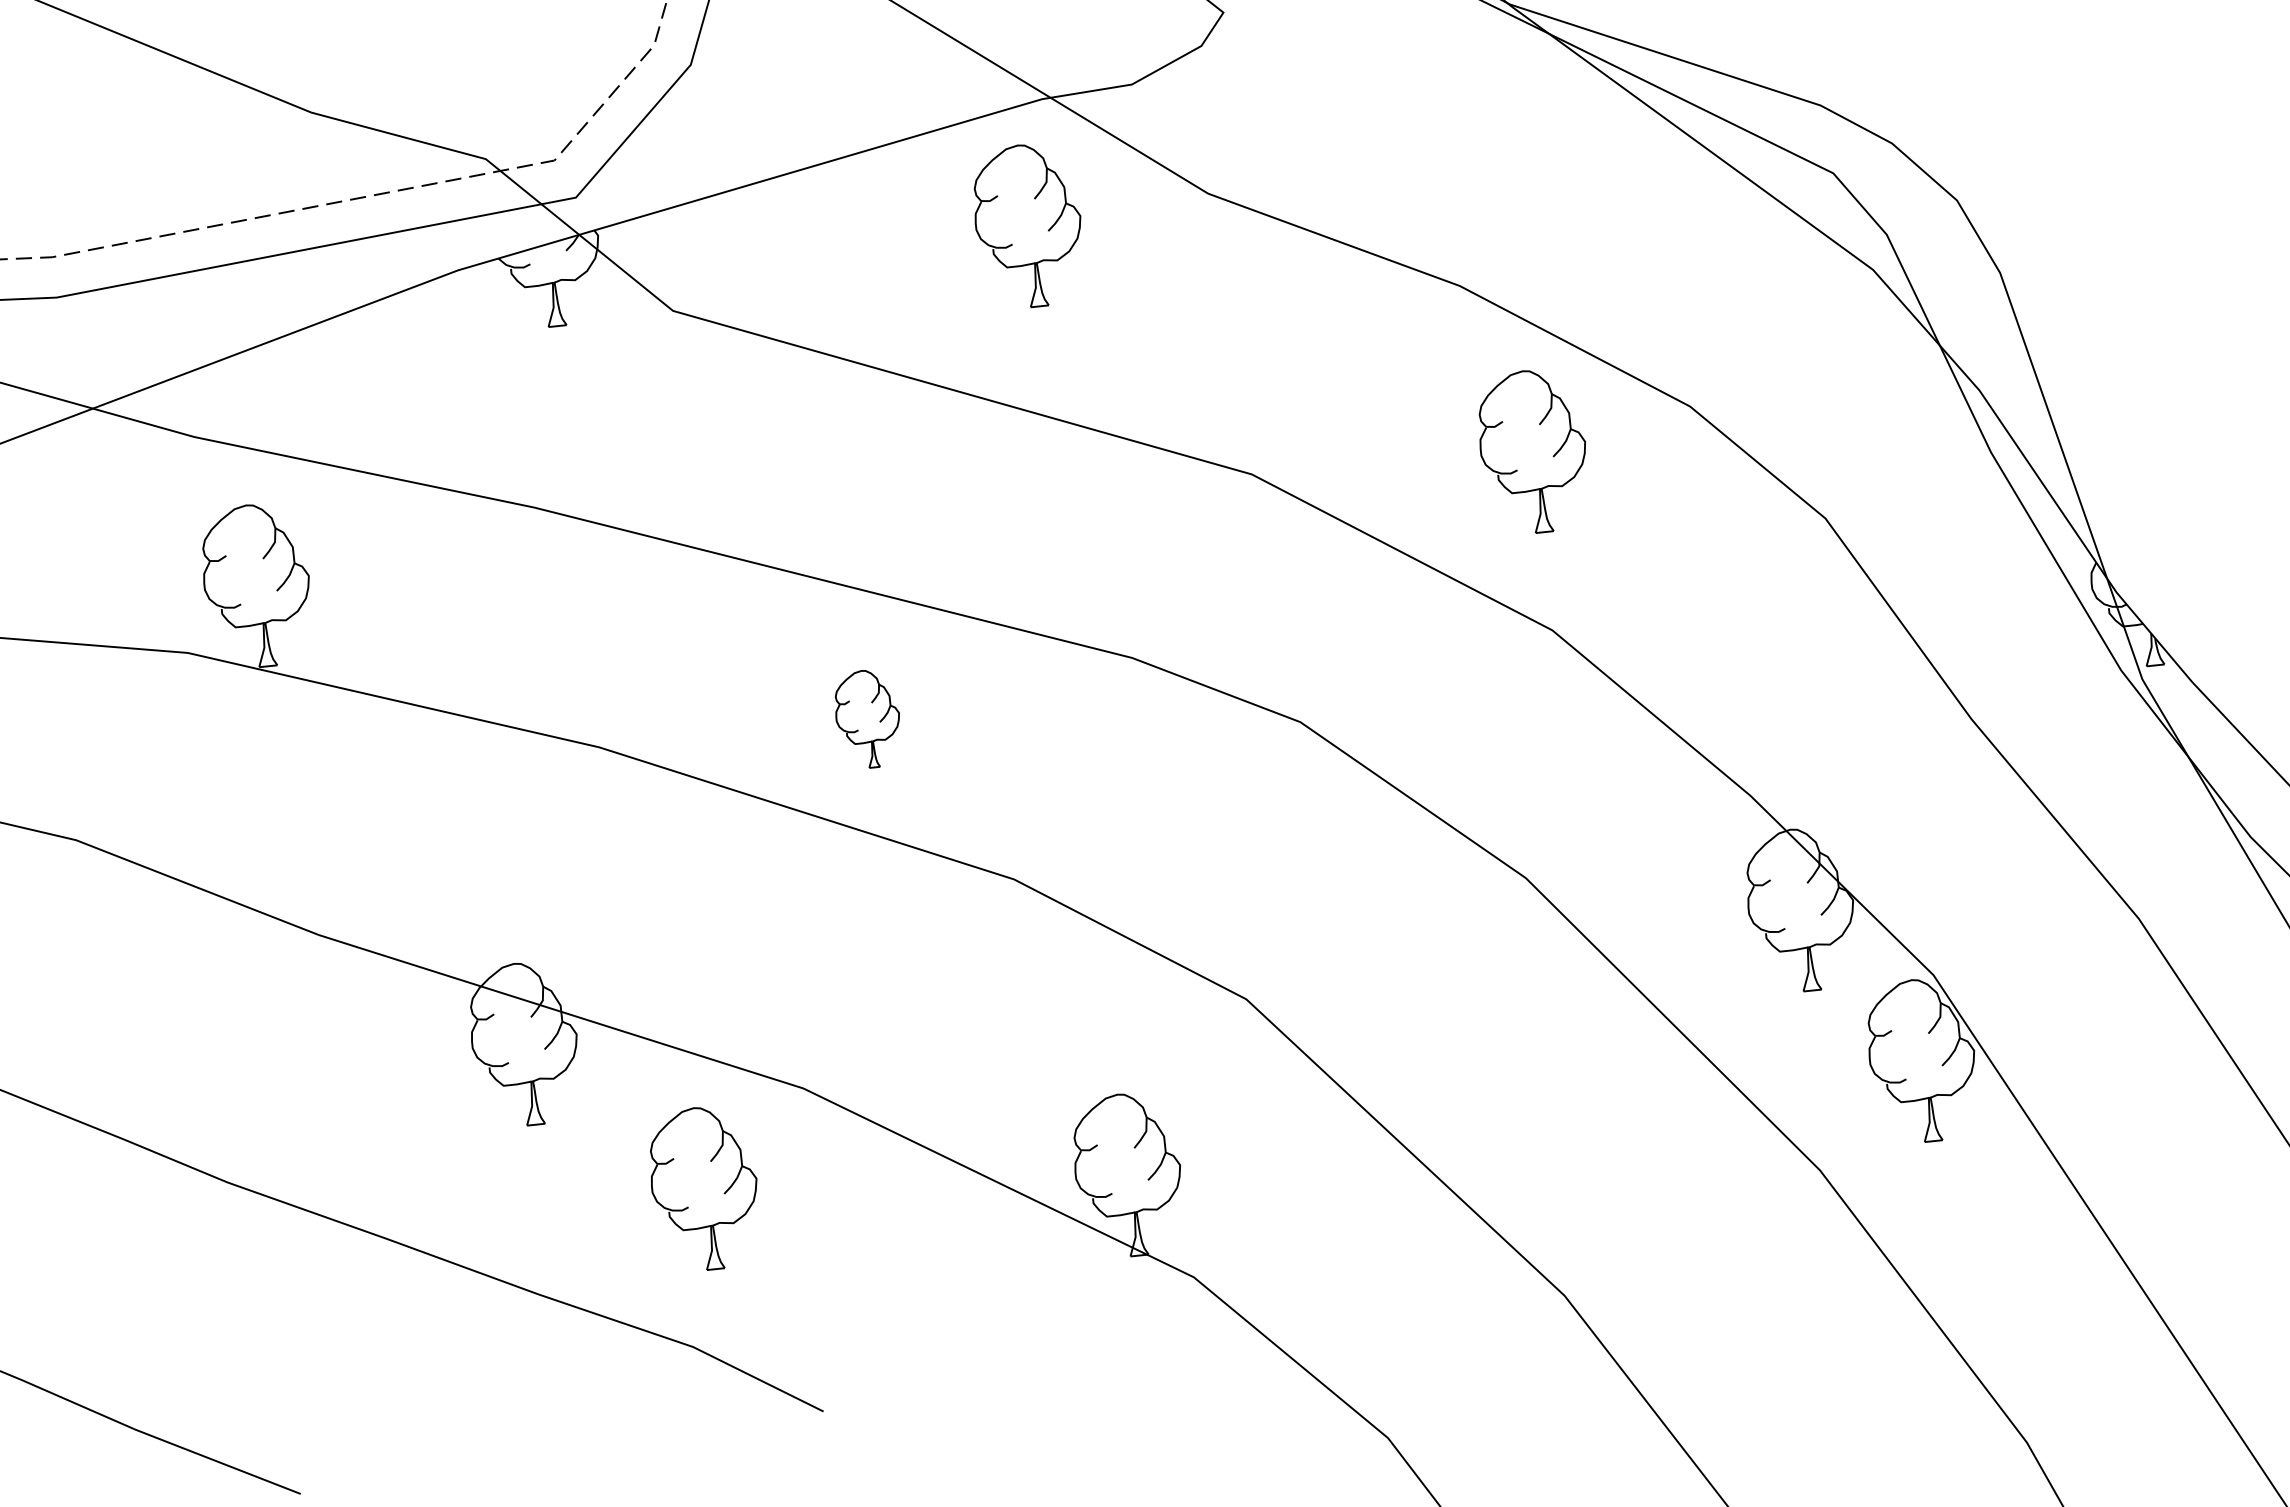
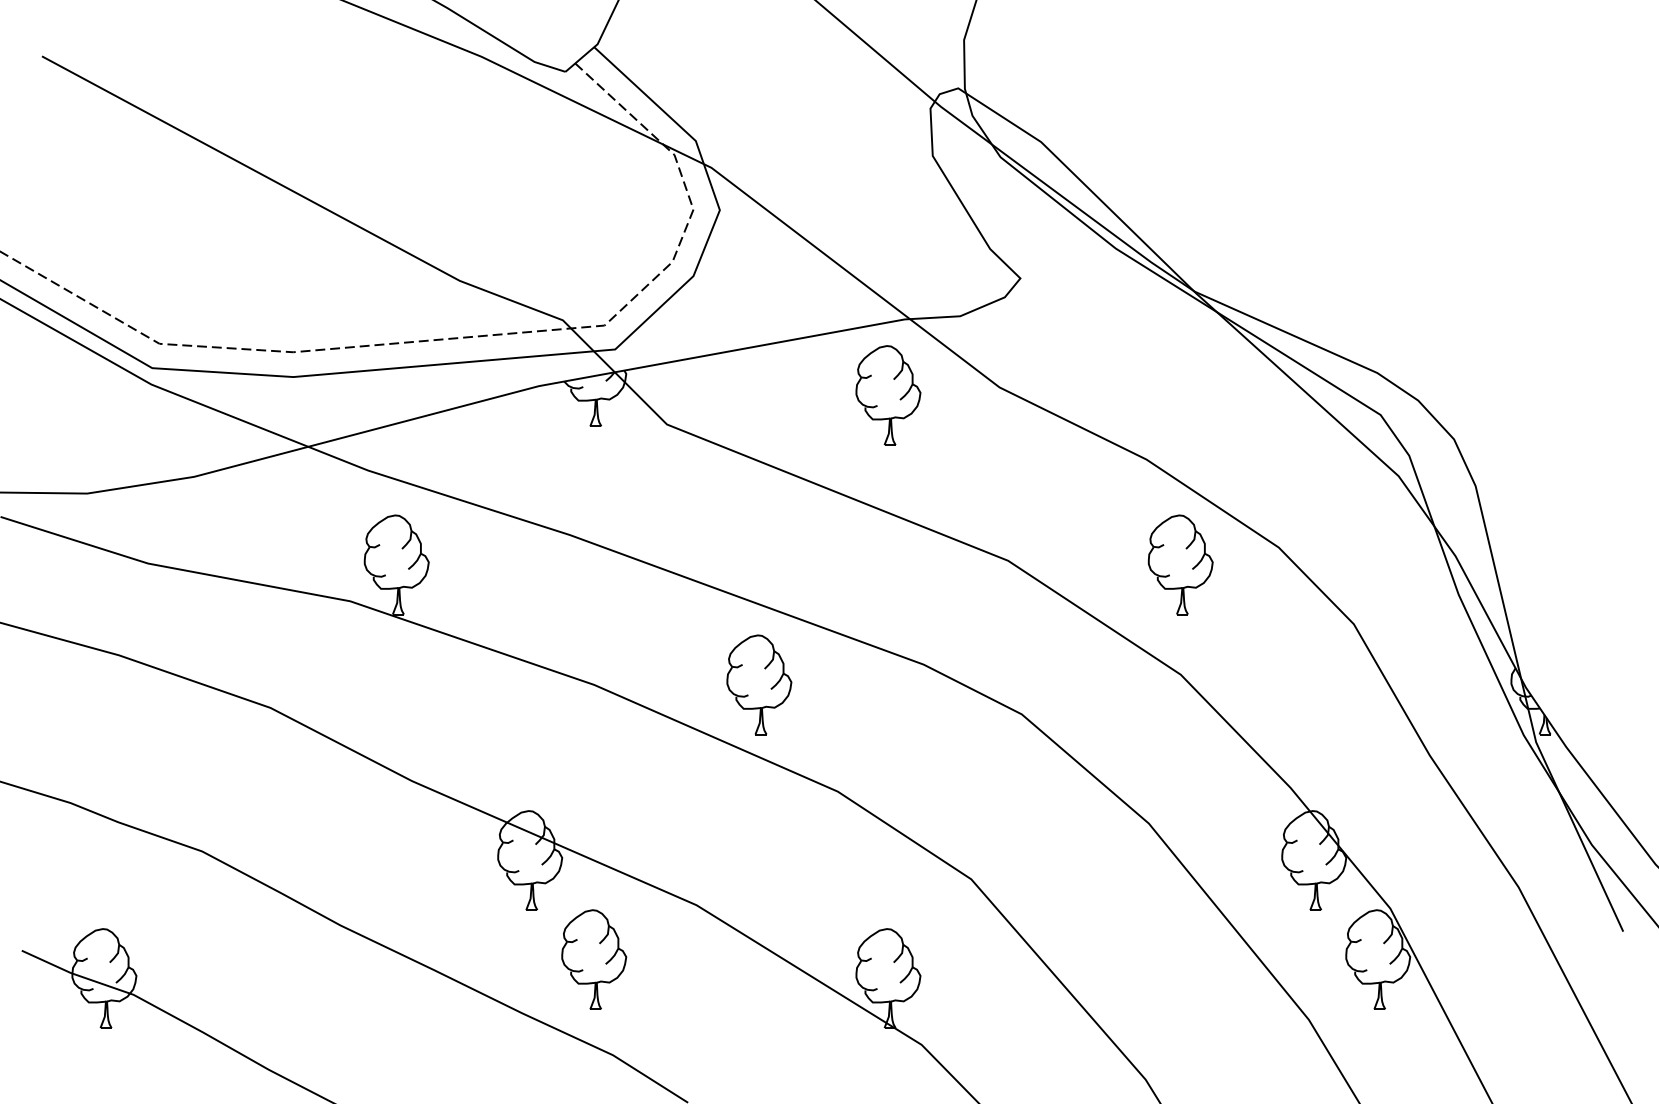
part: (868, 718) -> (759, 684), size x1.67
part: (705, 1188) -> (594, 959), moved

